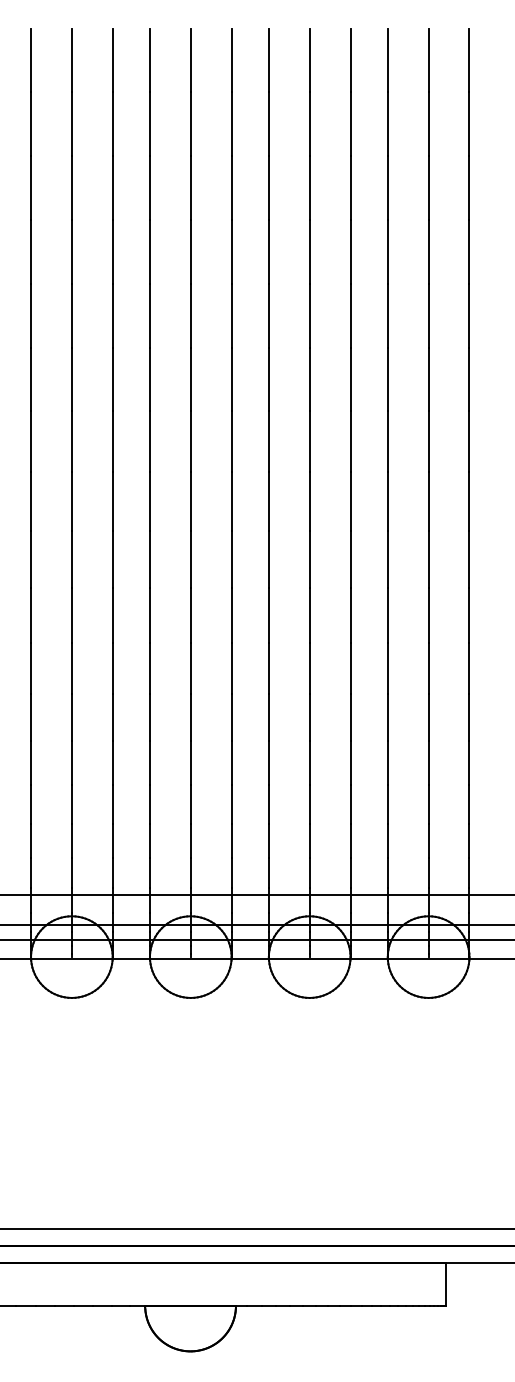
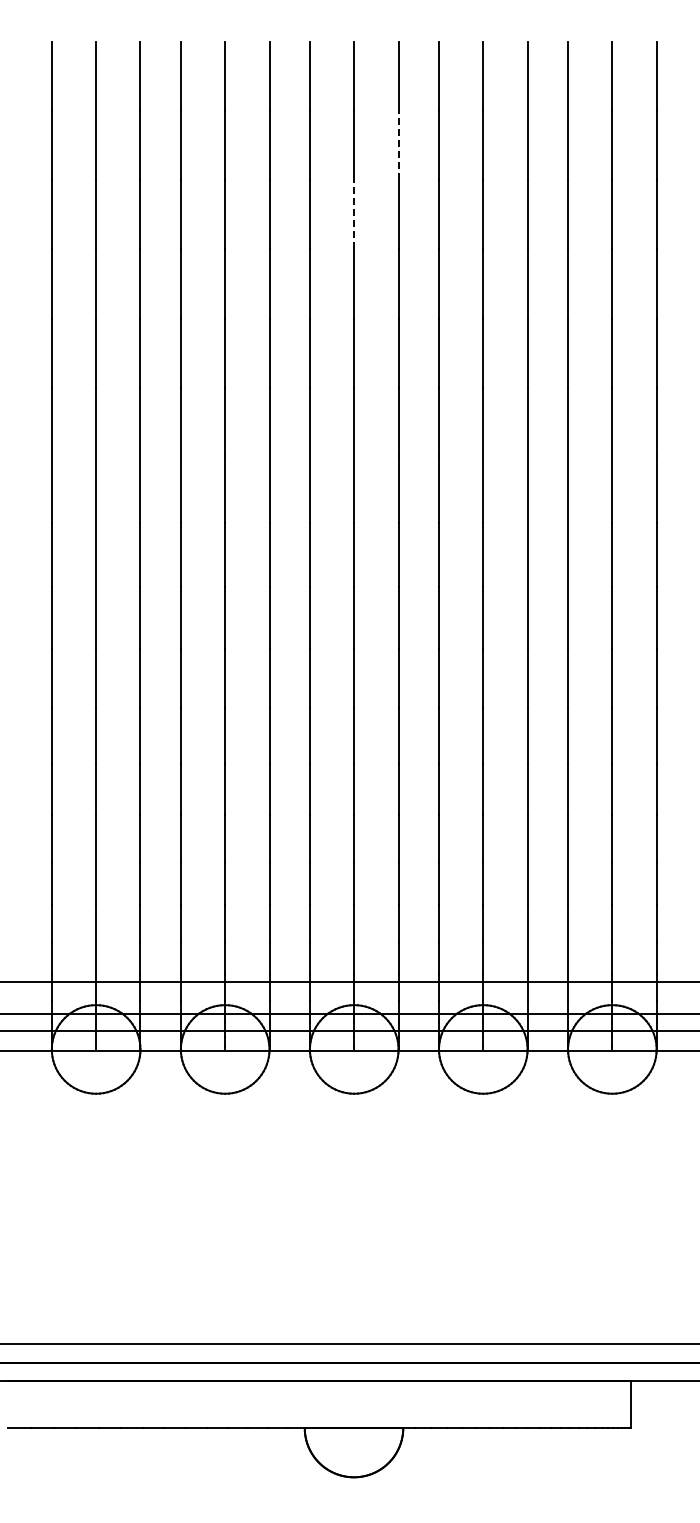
line: (231, 124) -> (398, 145), solid -> dashed
line: (191, 187) -> (354, 214), solid -> dashed

